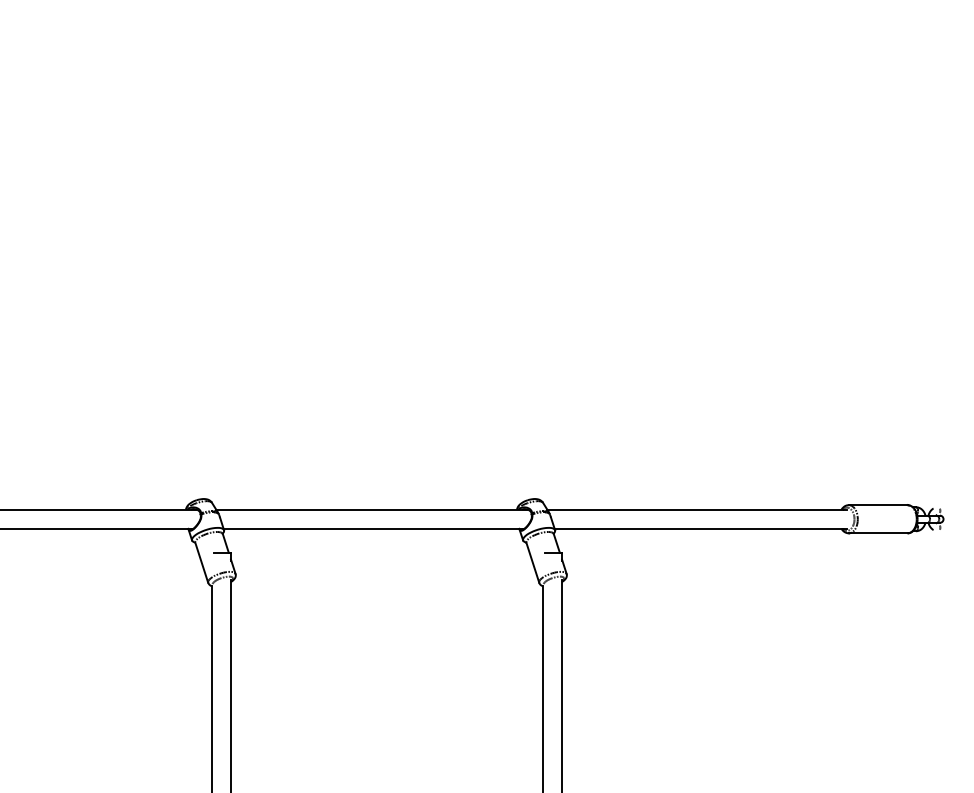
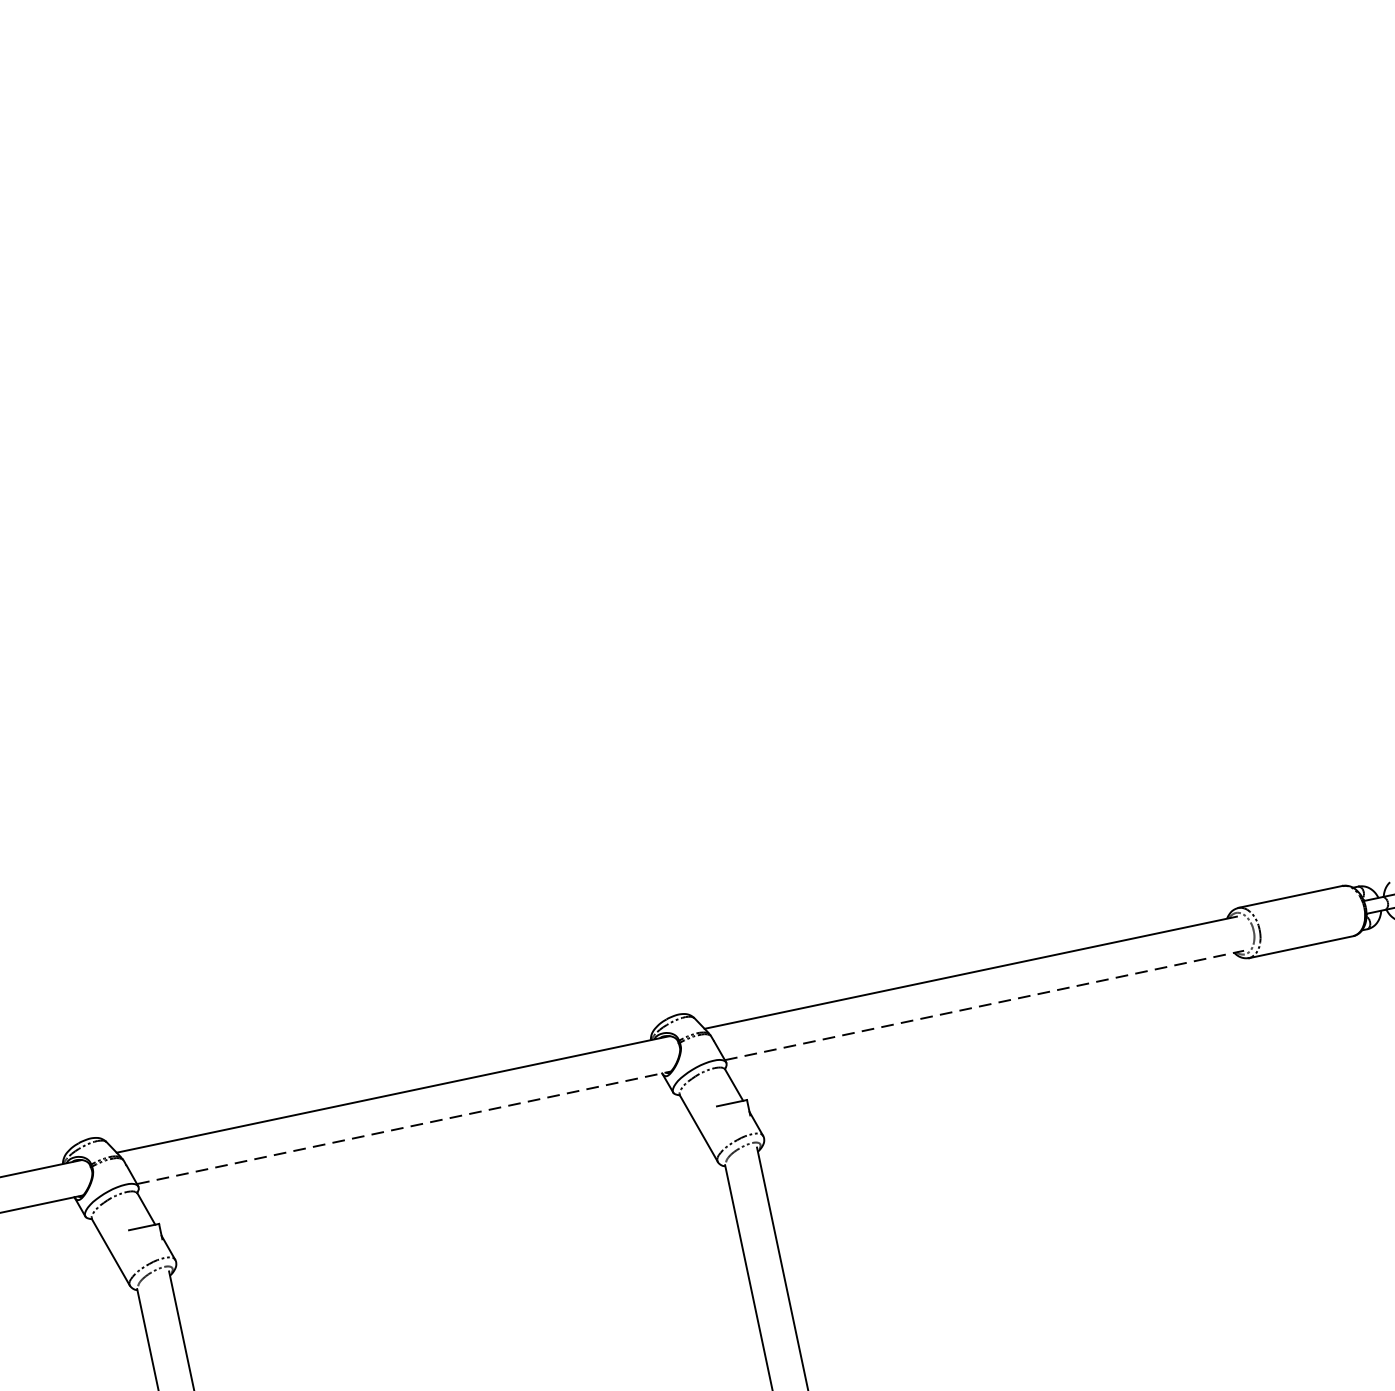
line: (374, 528) -> (404, 1126), solid -> dashed
line: (701, 528) -> (985, 1004), solid -> dashed

